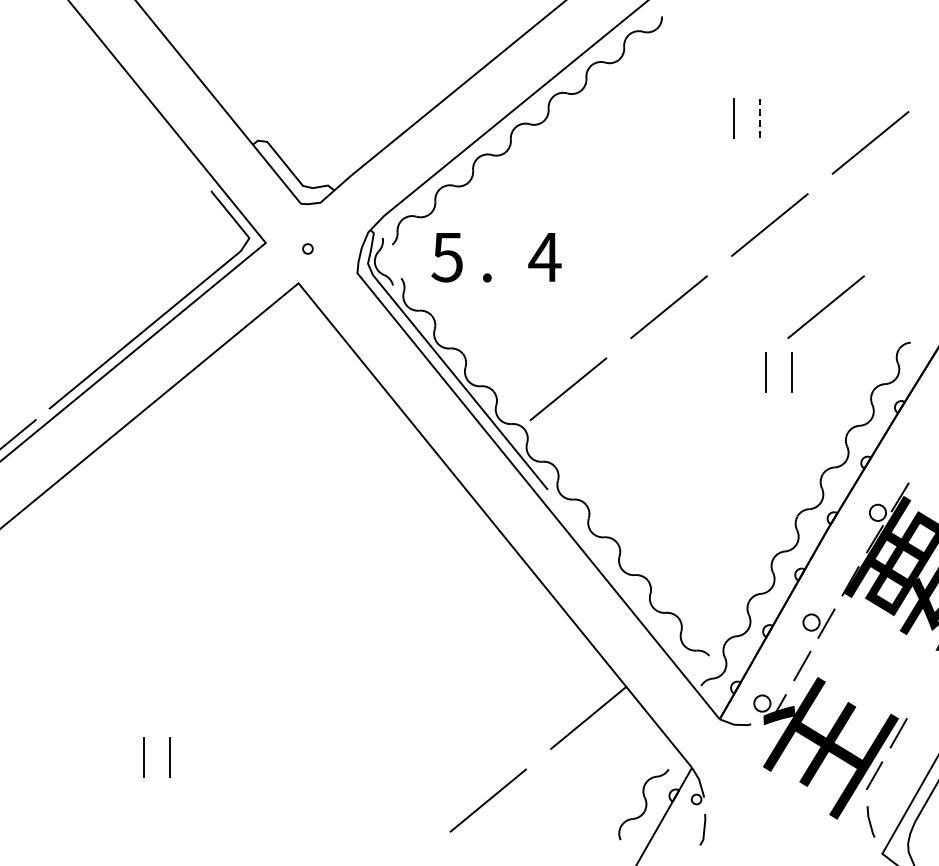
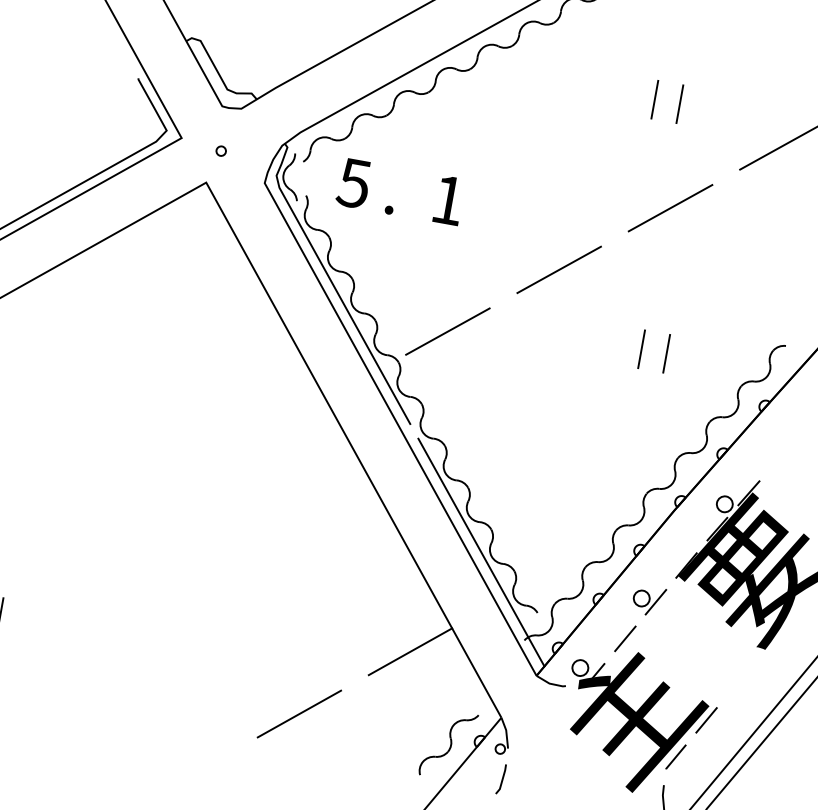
line: (760, 118) -> (680, 103), dashed -> solid
text: (544, 257) -> (447, 200), 4 -> 1
line: (825, 307) -> (709, 297), removed
line: (641, 605) -> (480, 552), added

